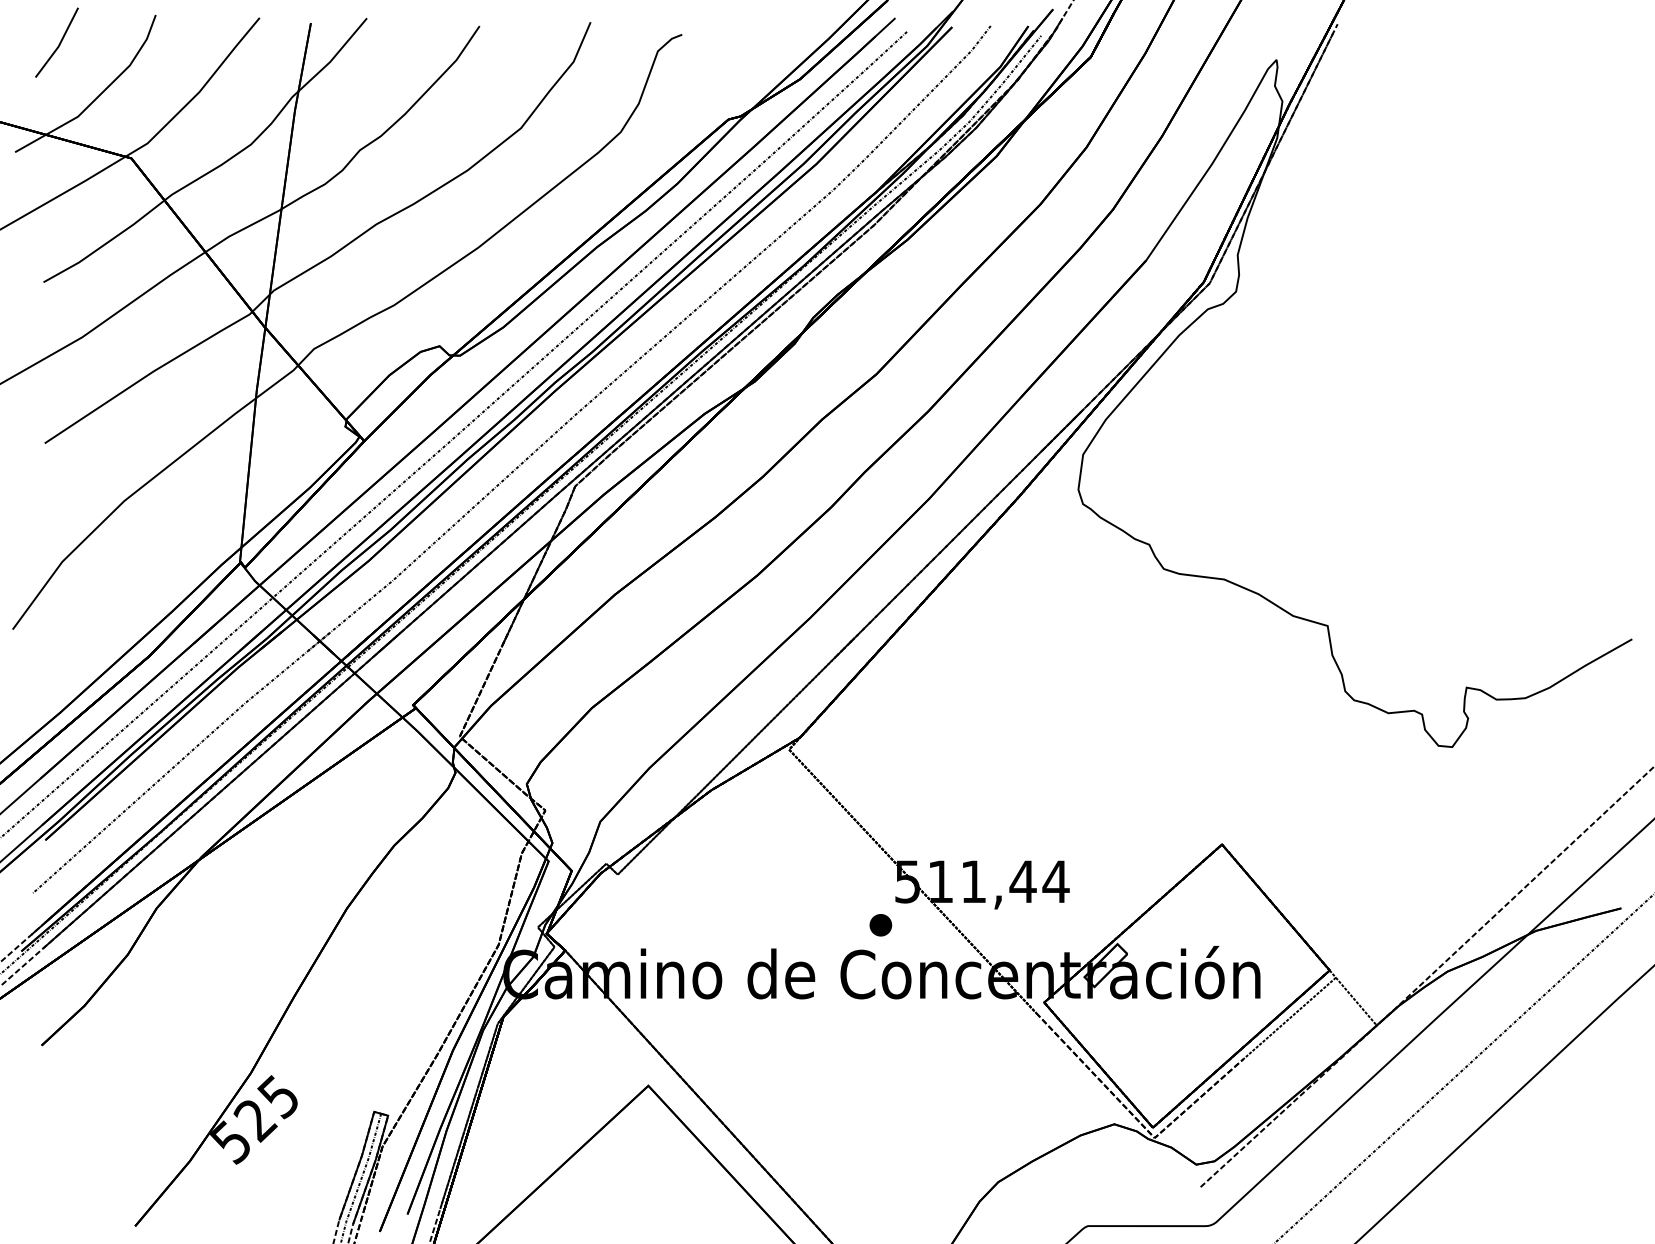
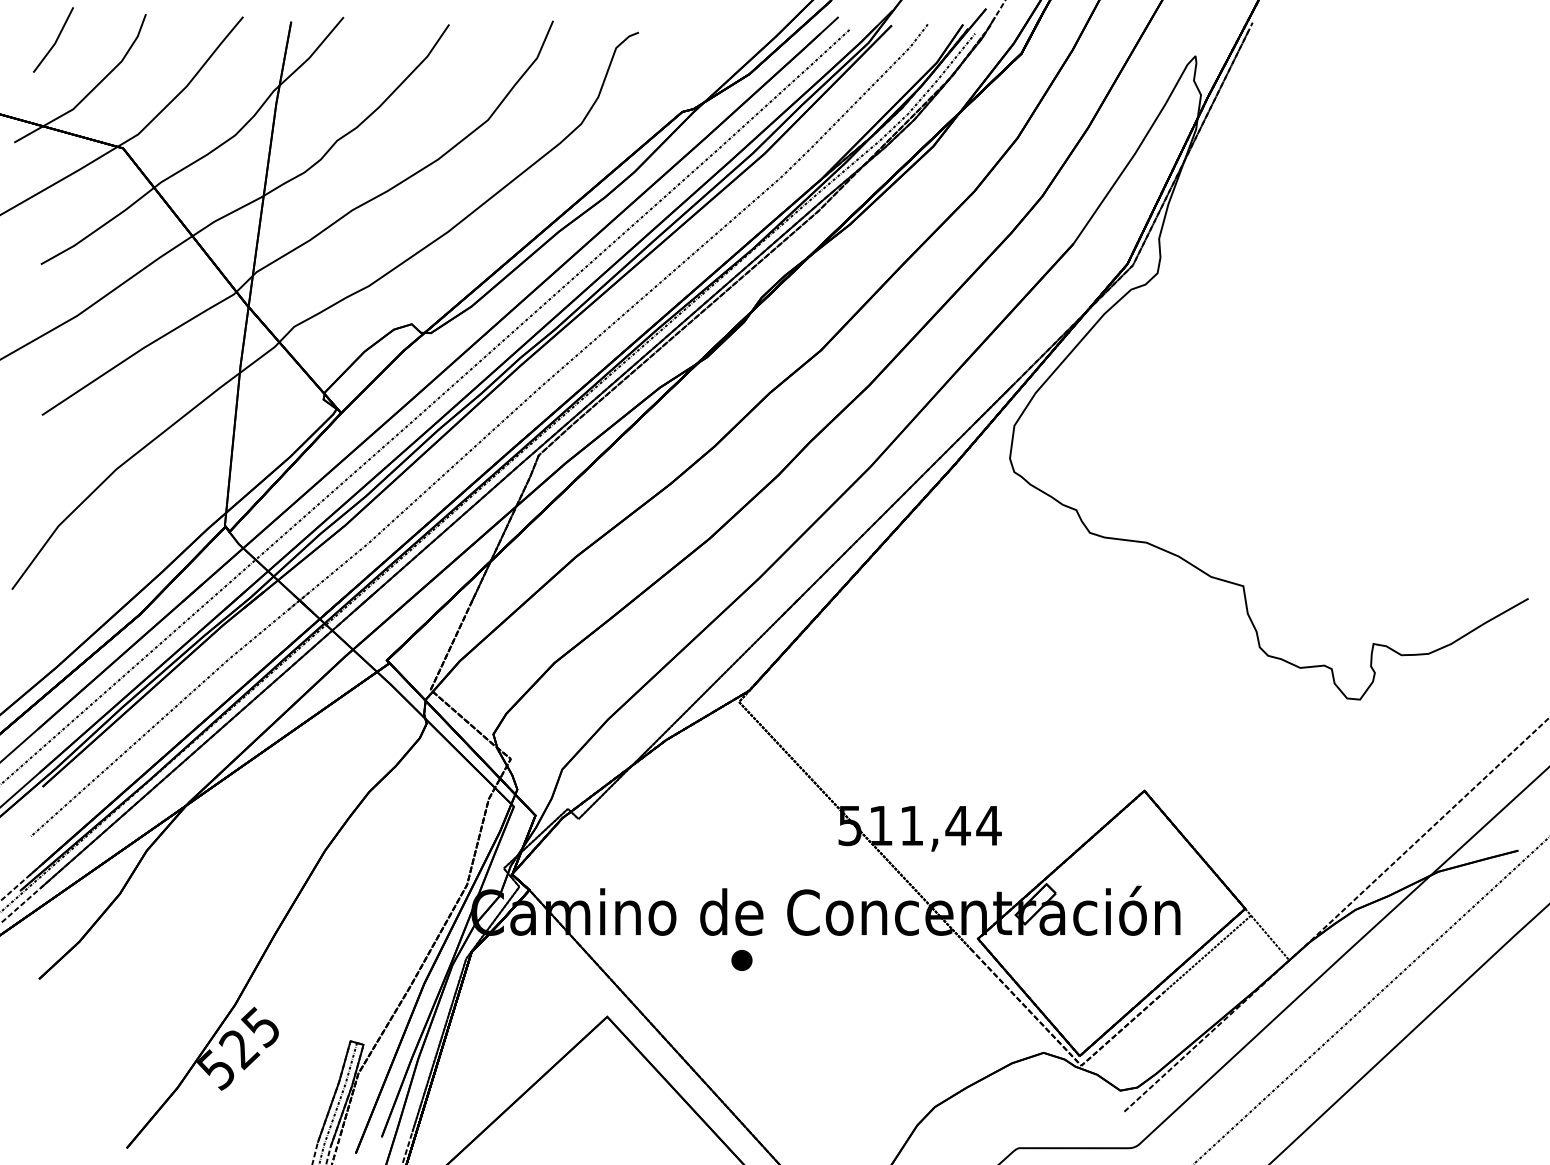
part: (880, 925) -> (741, 960), moved

